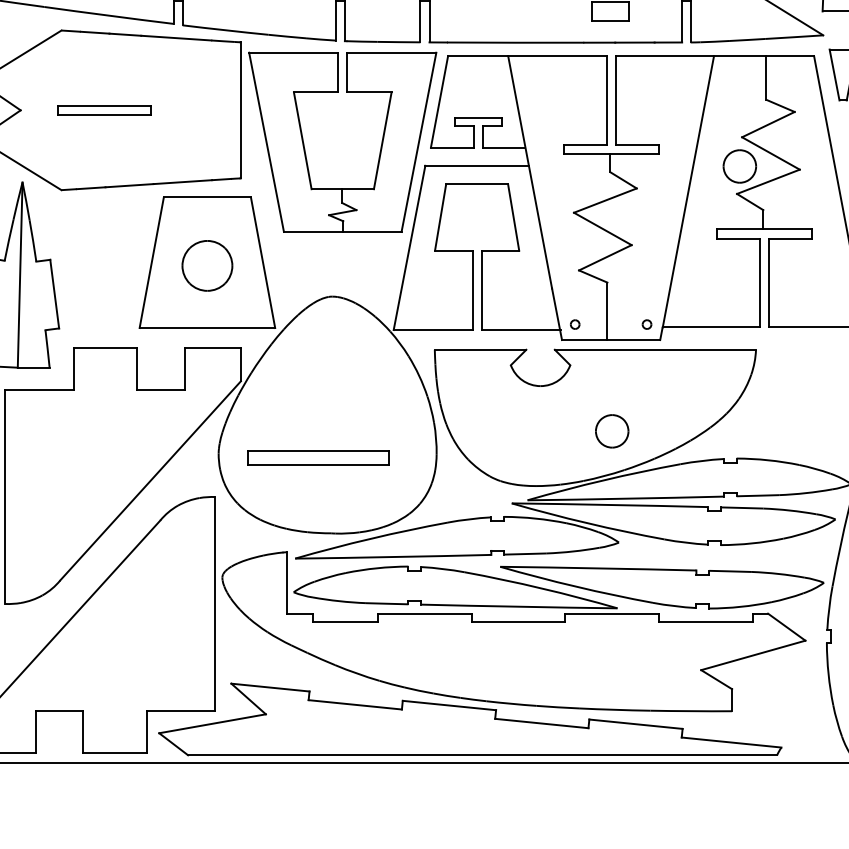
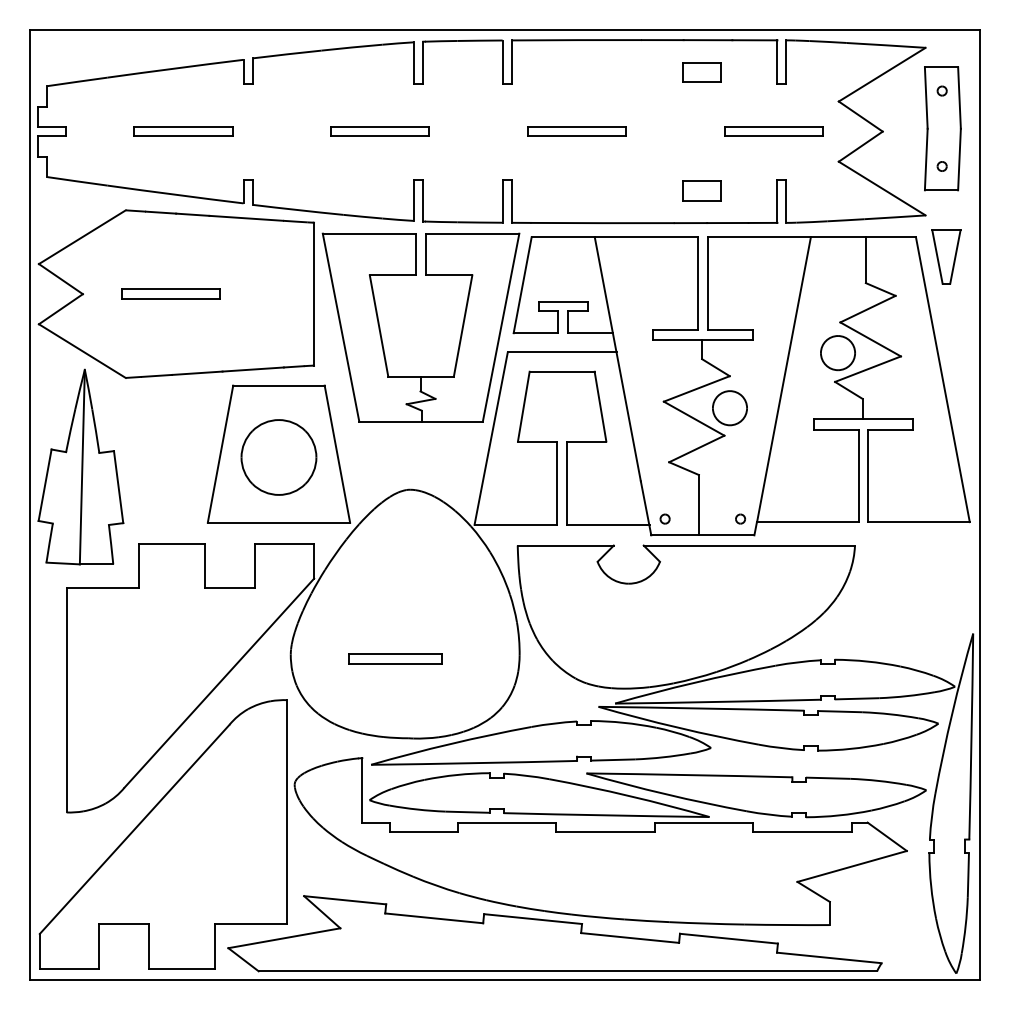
part: (206, 265) -> (278, 457), size x1.43
part: (611, 431) -> (729, 408), moved
part: (318, 457) -> (395, 658), size x0.62

